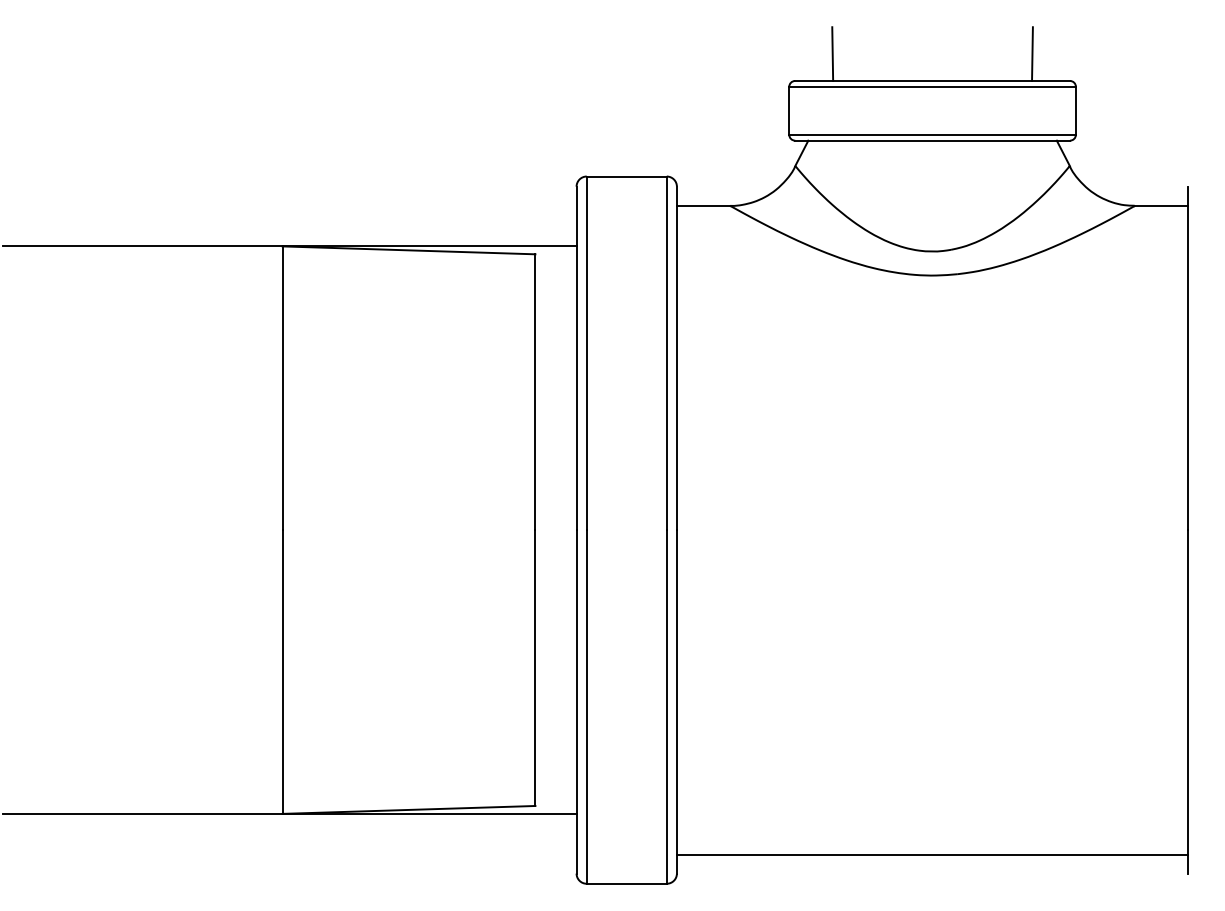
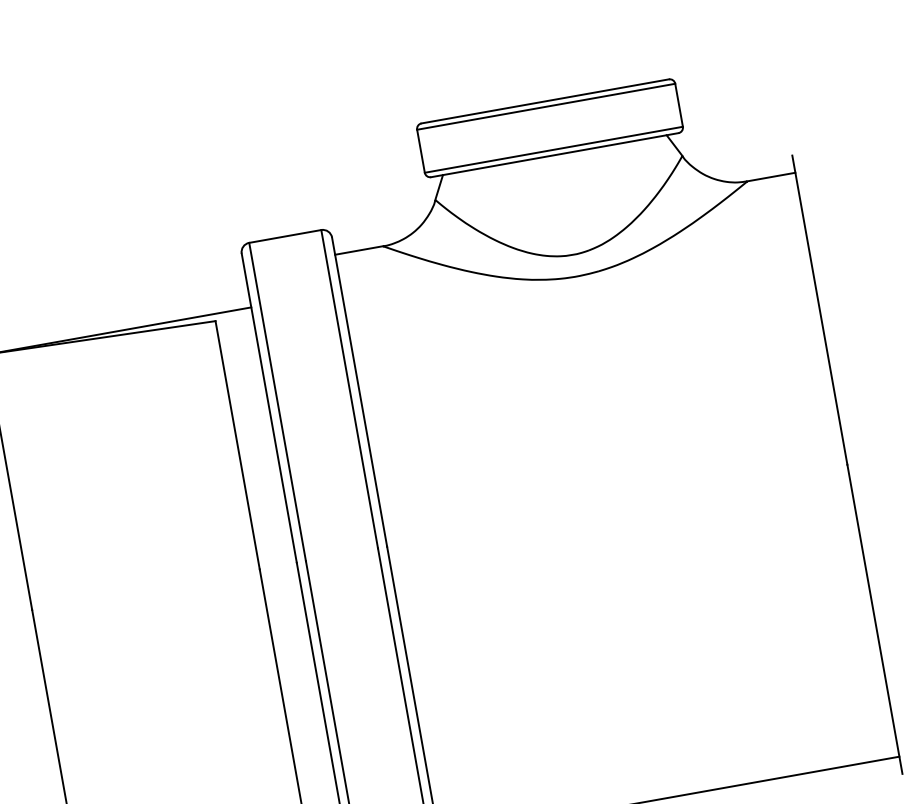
line: (832, 53) -> (450, 92), removed
line: (1032, 53) -> (630, 60), removed

